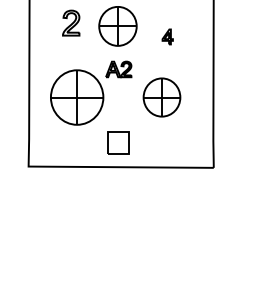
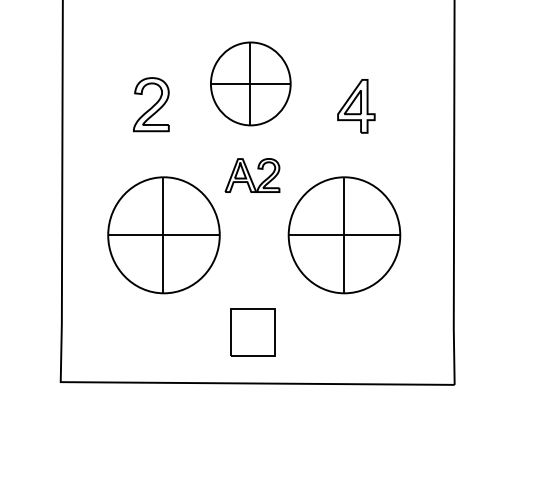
part: (71, 22) -> (151, 103), moved
part: (167, 36) -> (356, 105), size x1.67
part: (161, 97) -> (343, 235), size x1.43

